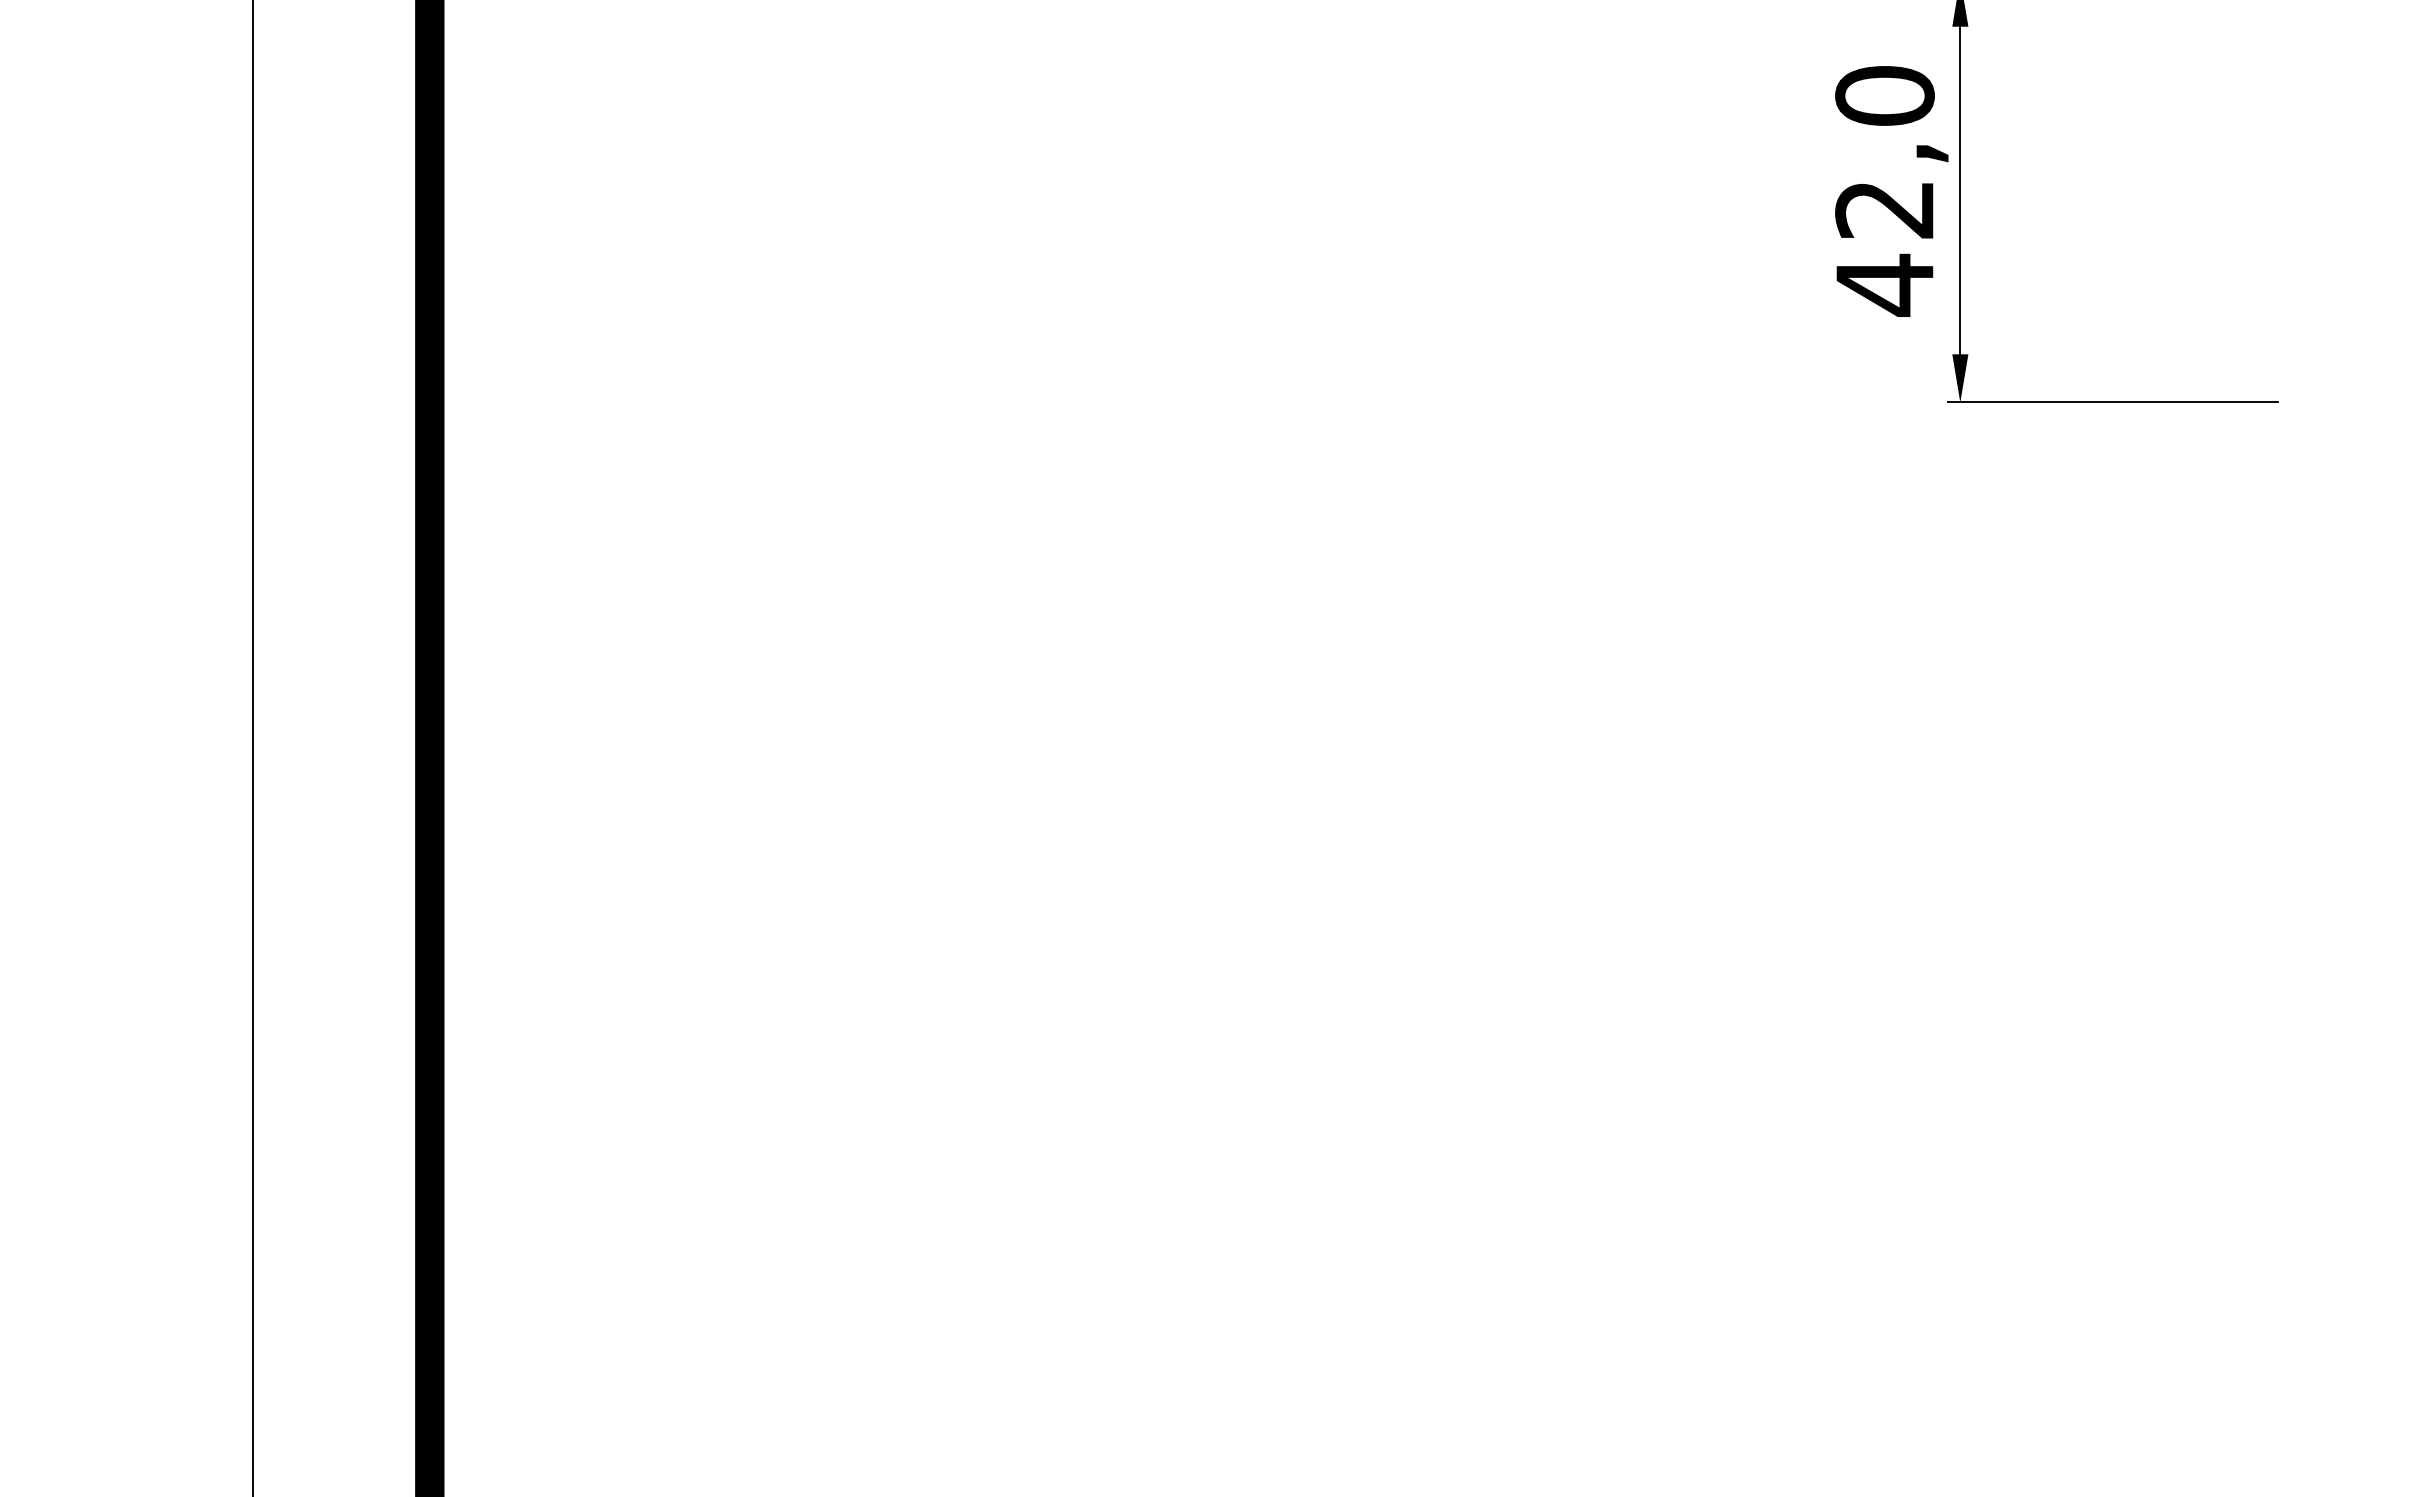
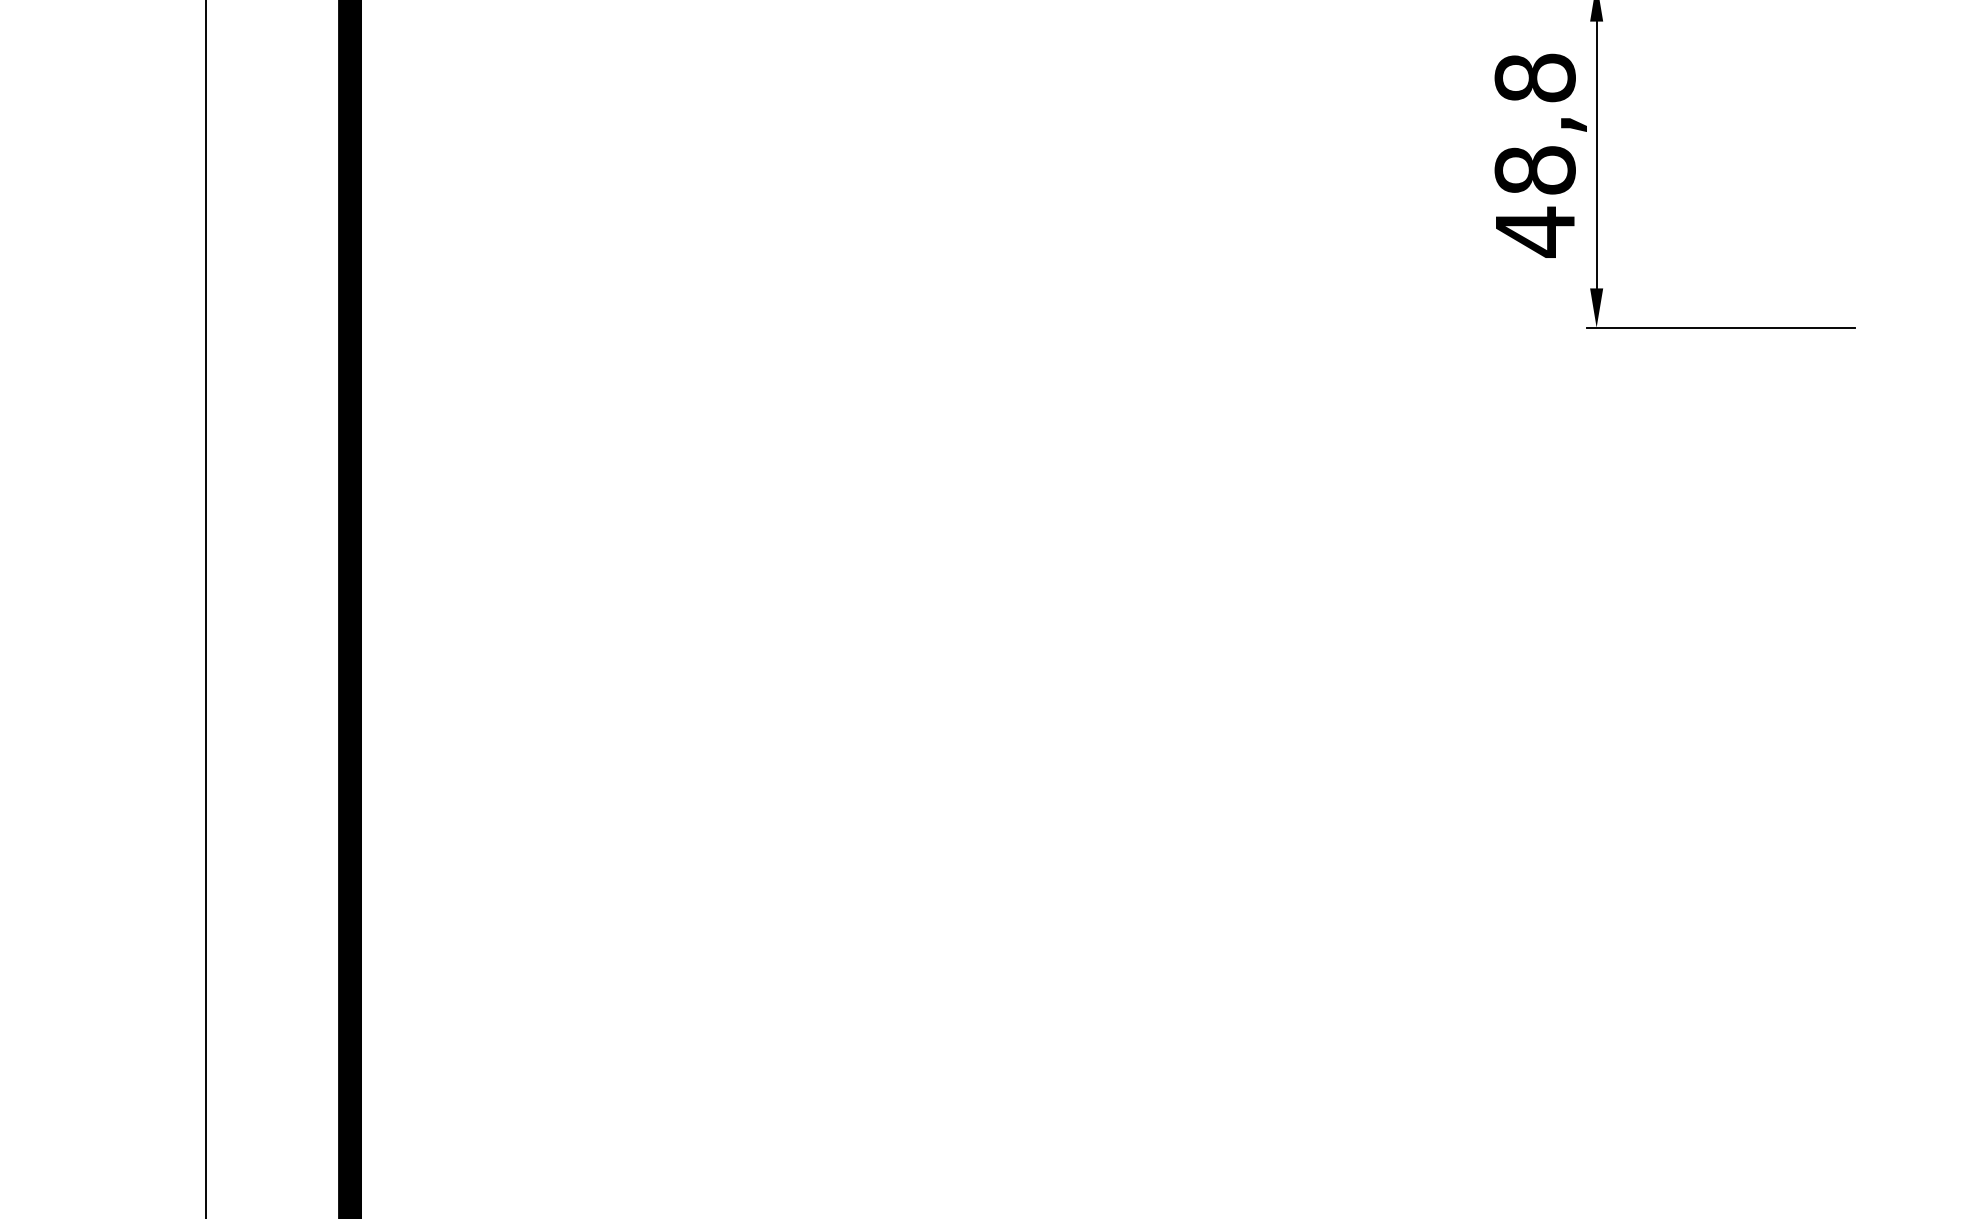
text: (1884, 152) -> (1534, 124), 42,0 -> 48,8

